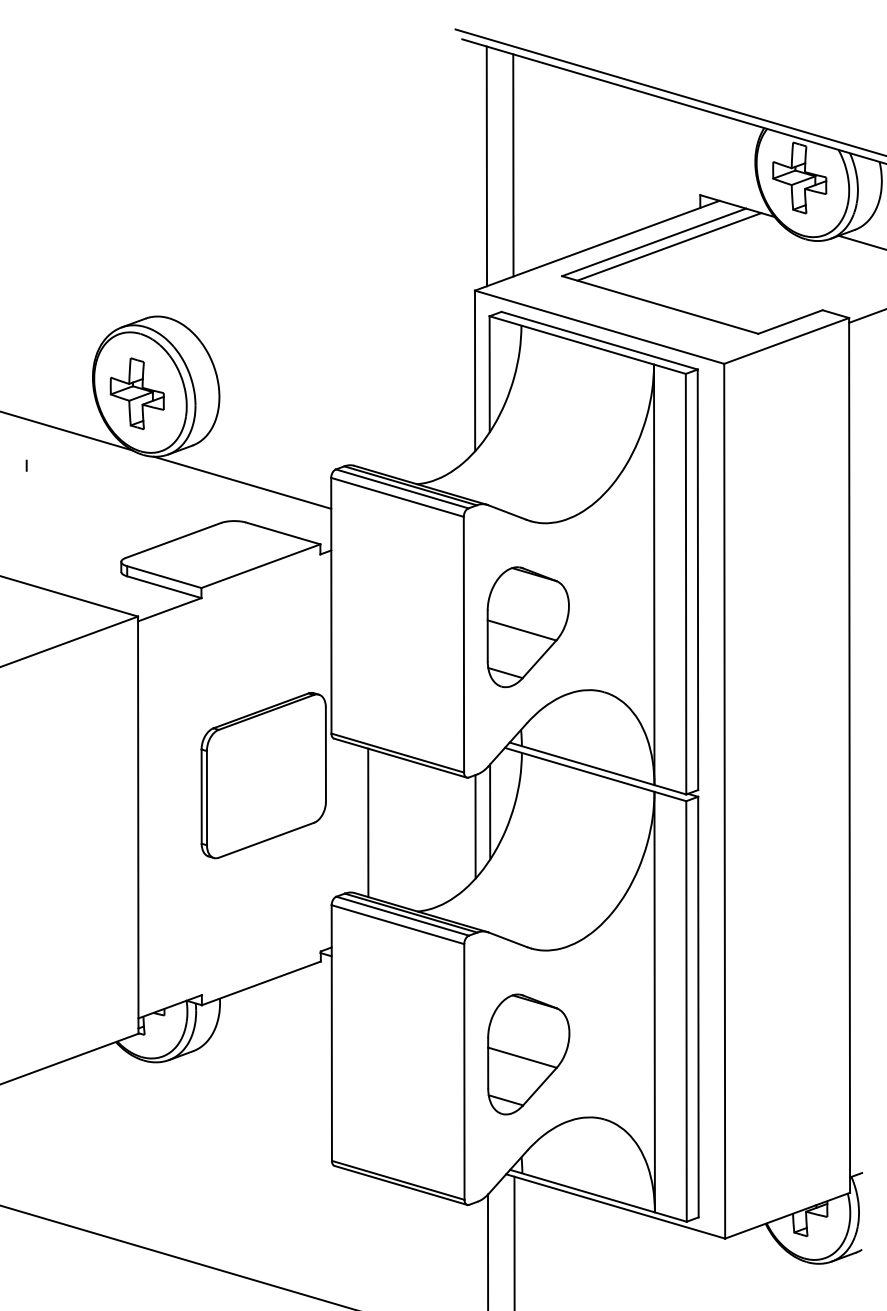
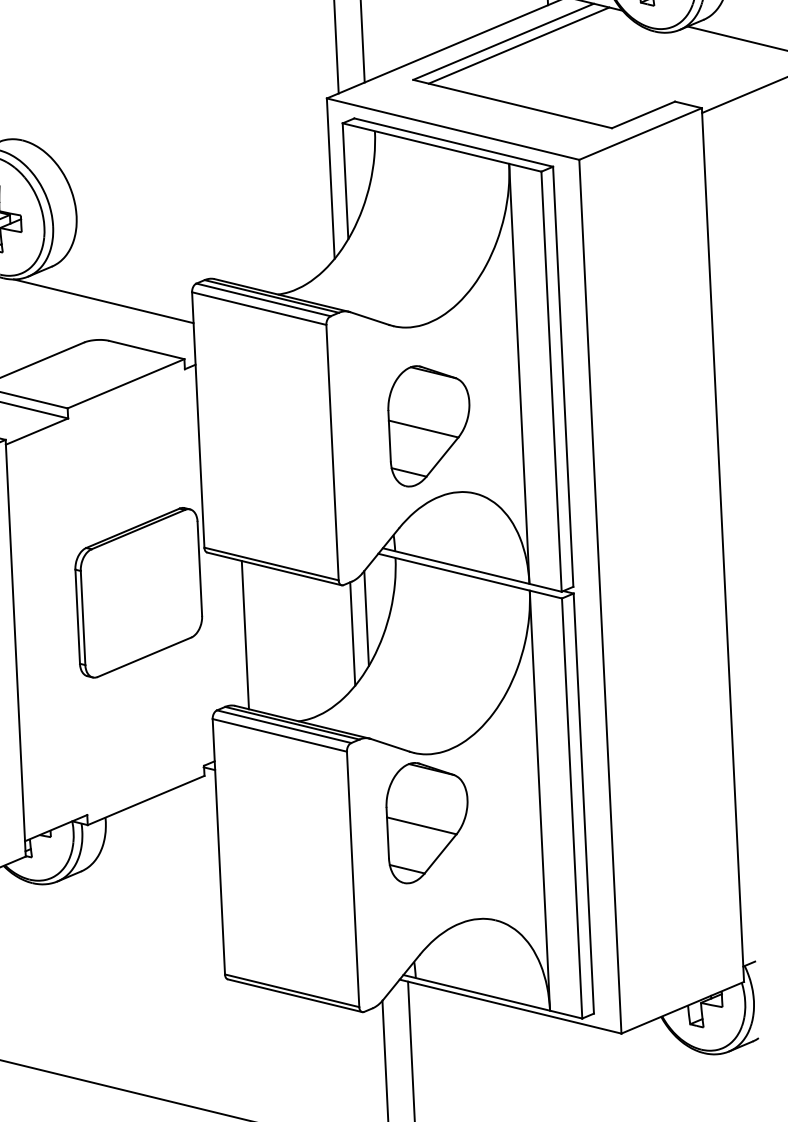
part: (527, 627) -> (428, 425), moved
part: (528, 1054) -> (427, 822), moved

